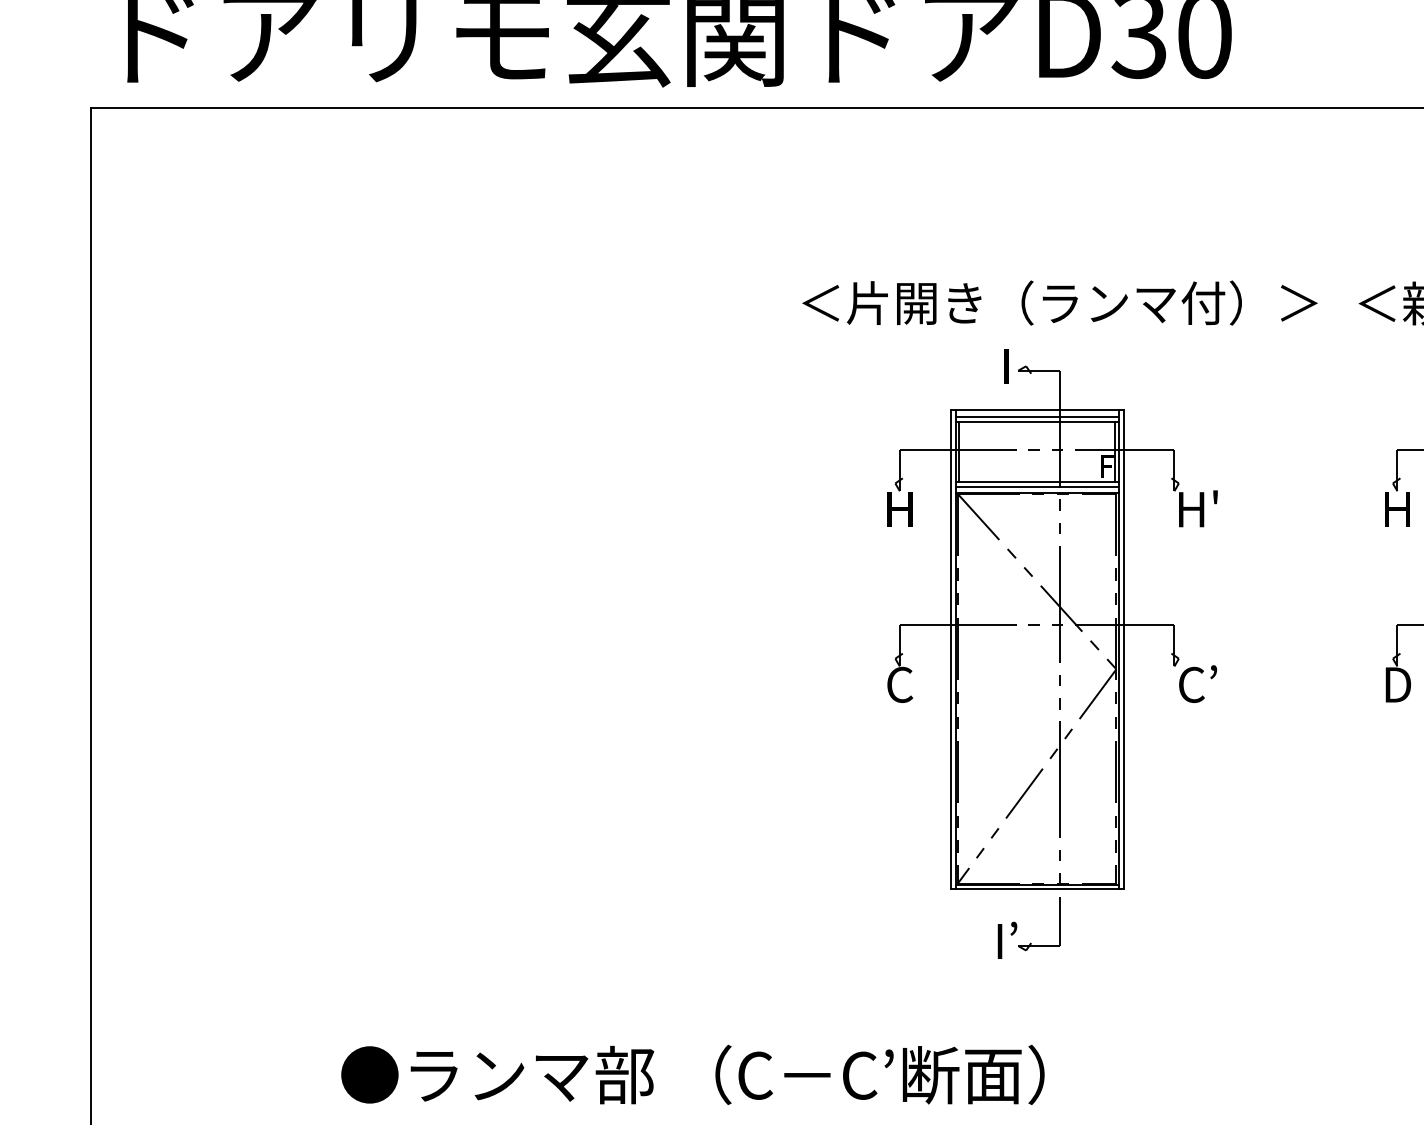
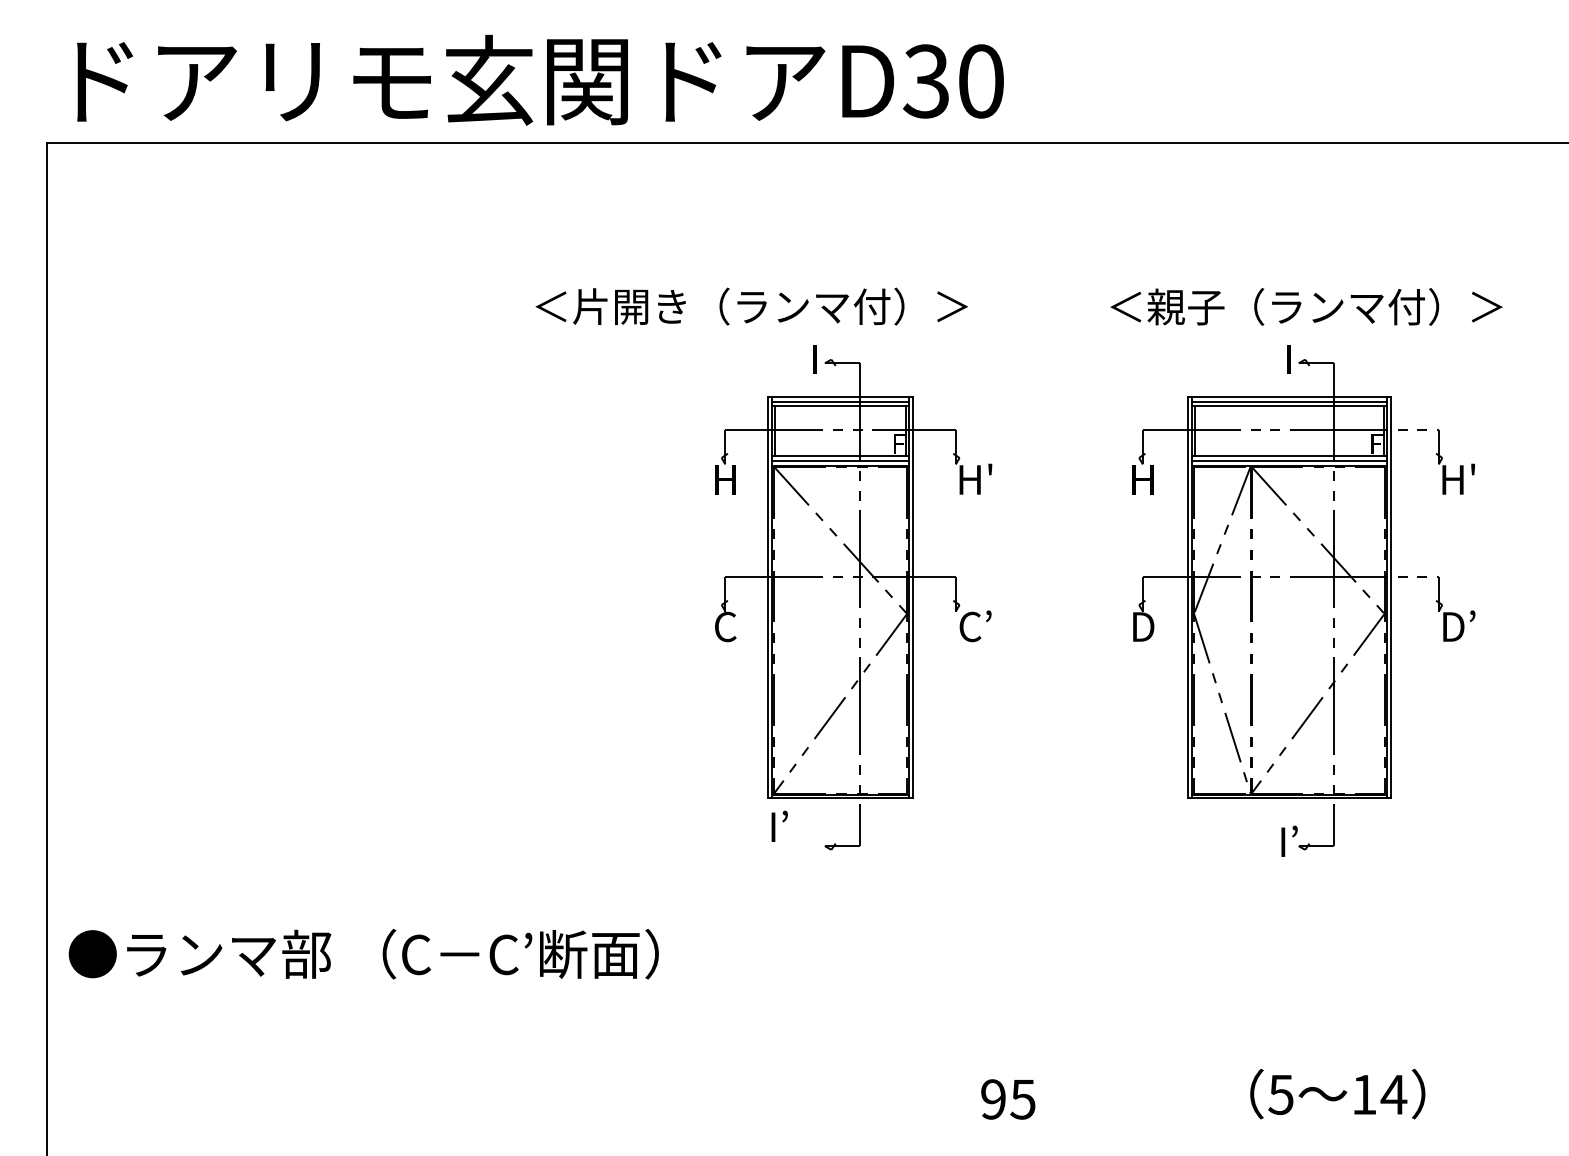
text: (1059, 302) -> (751, 306), moved
text: (1007, 939) -> (779, 825), moved
text: (692, 1075) -> (363, 954), moved

